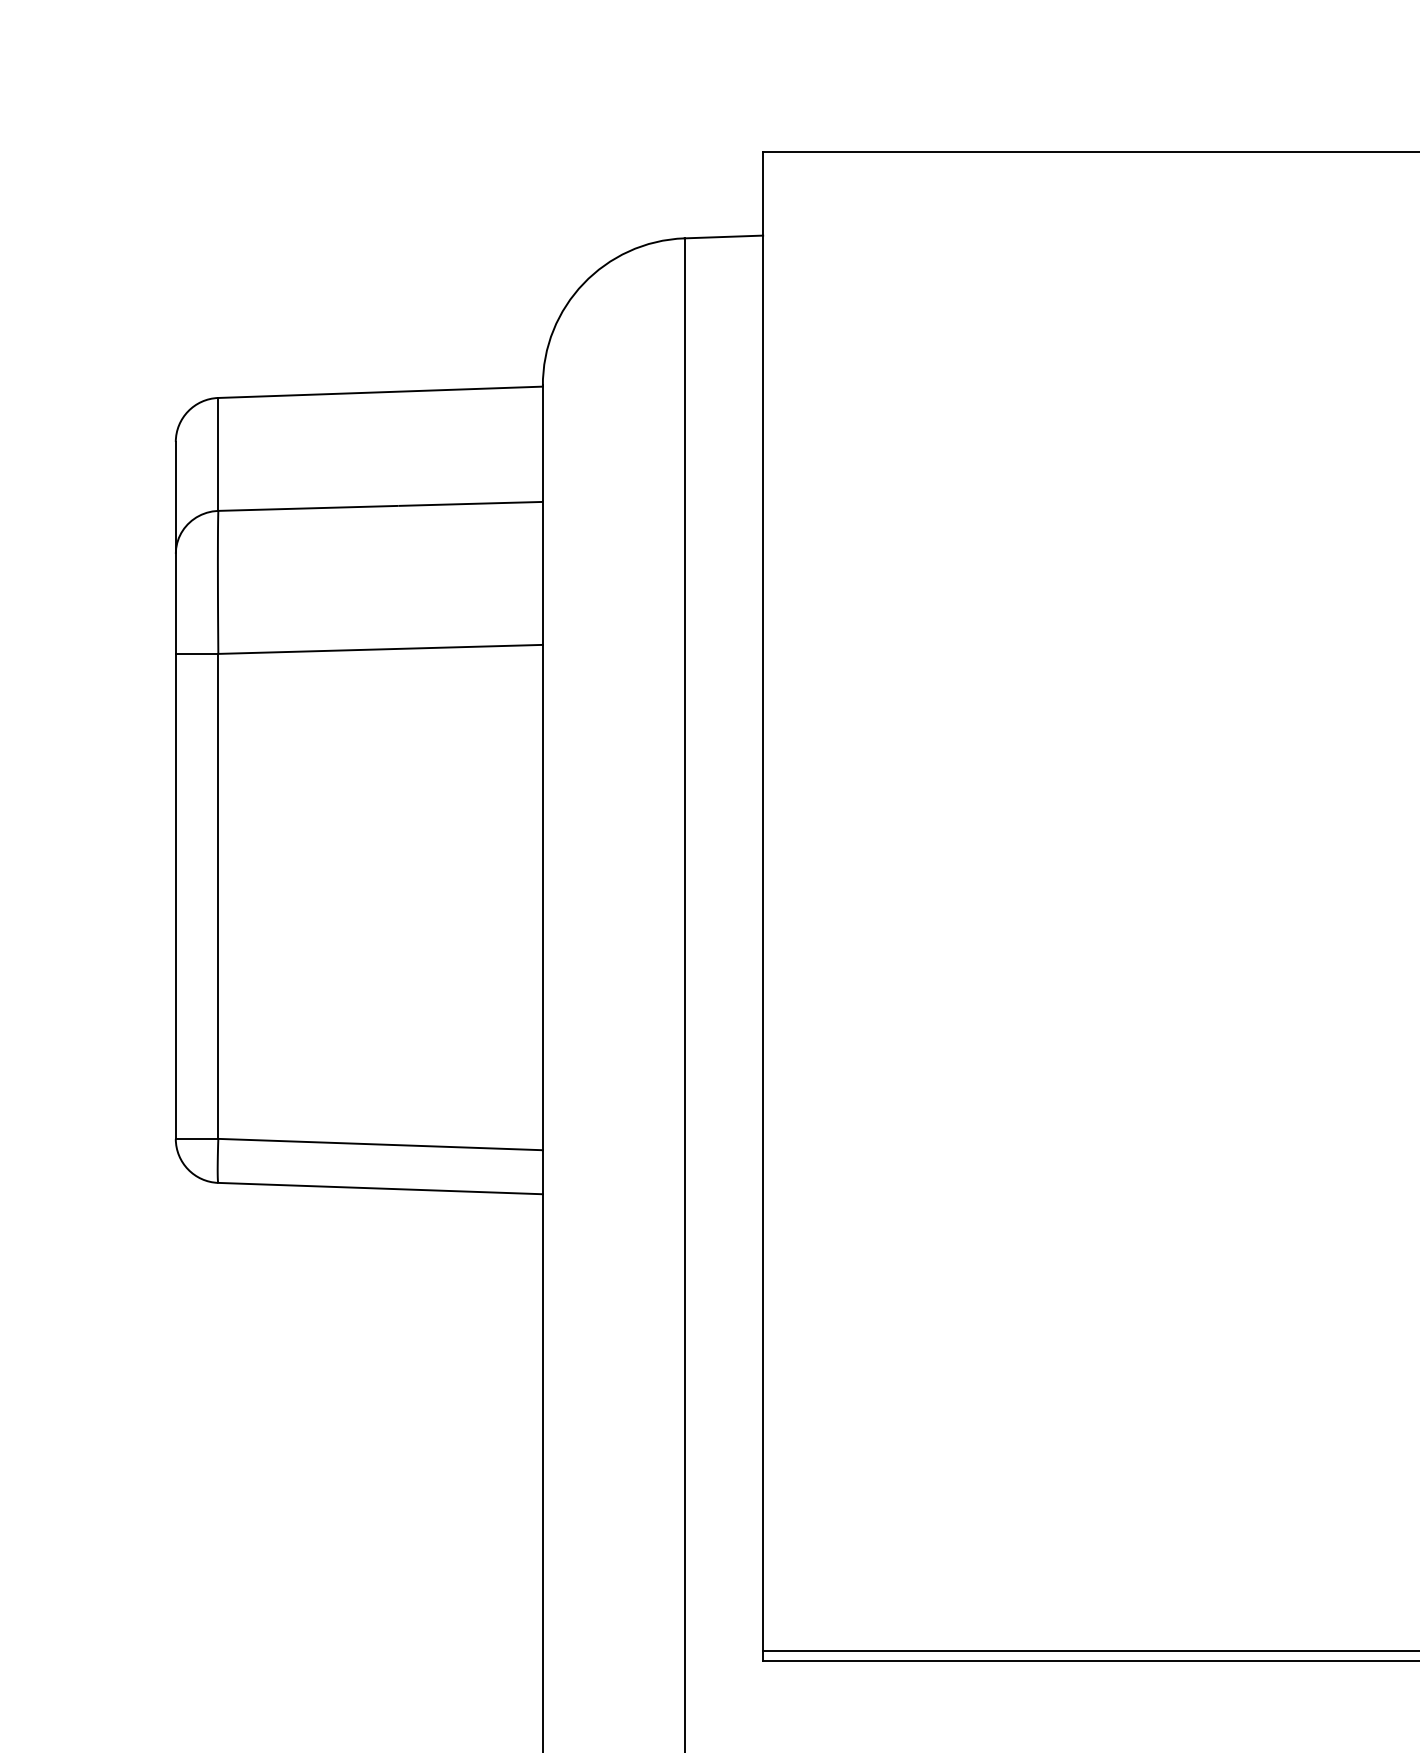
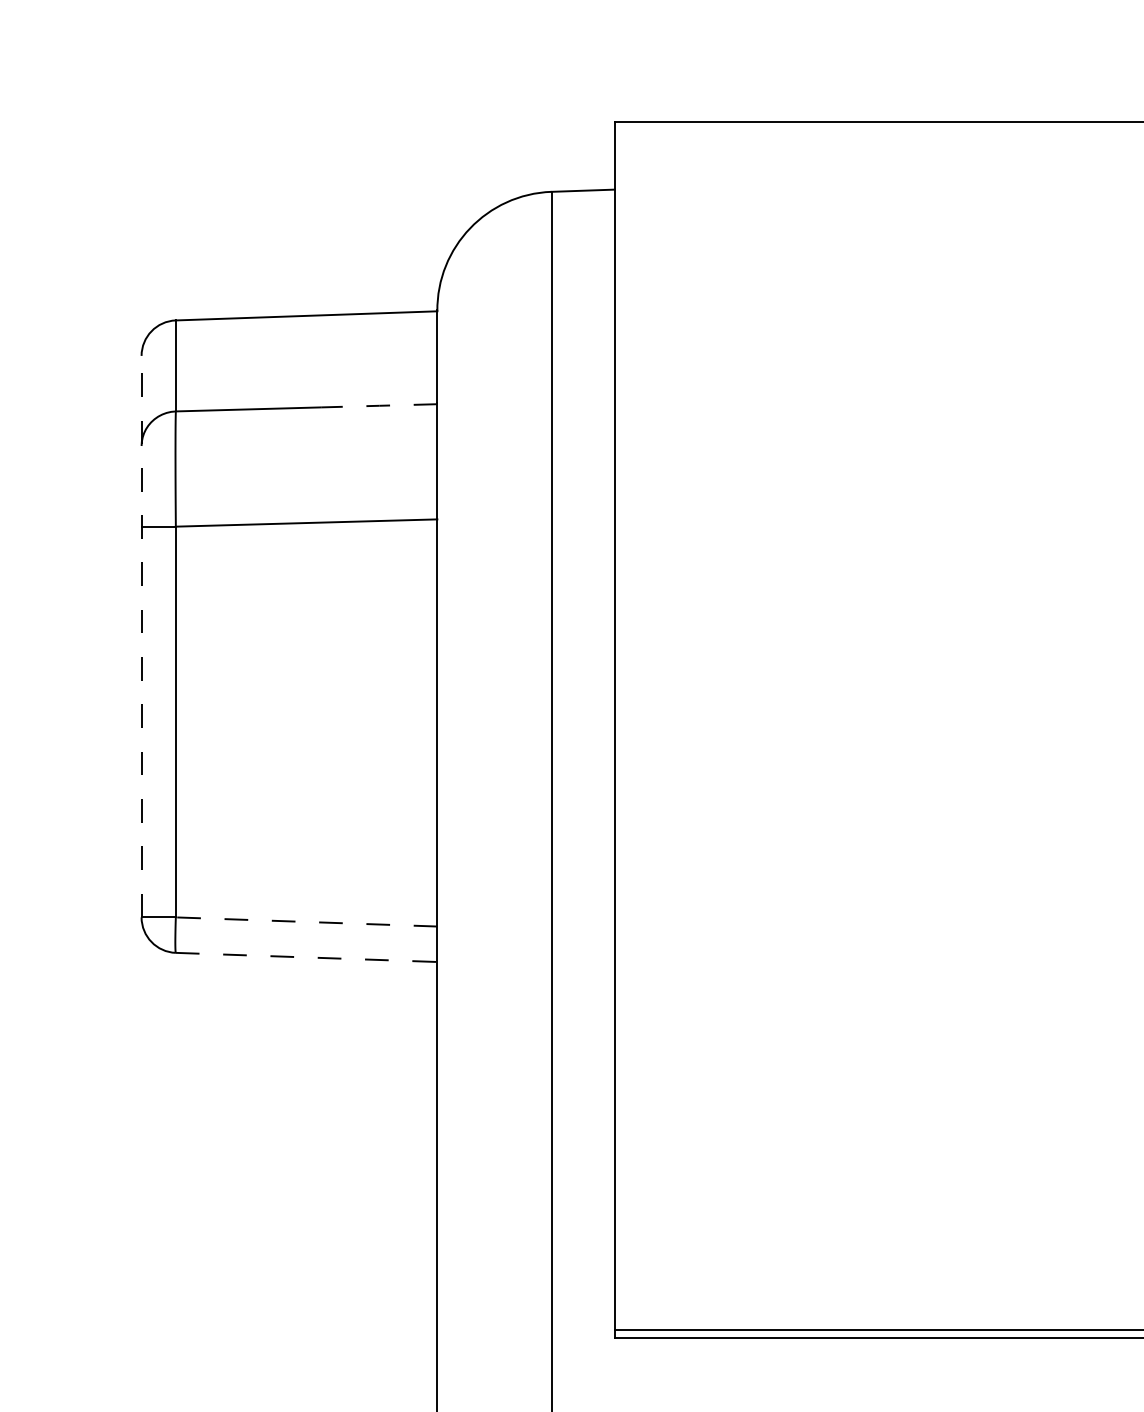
line: (470, 503) -> (379, 405), solid -> dashed
line: (175, 789) -> (141, 635), solid -> dashed
line: (380, 1144) -> (306, 921), solid -> dashed
line: (381, 1188) -> (307, 957), solid -> dashed

